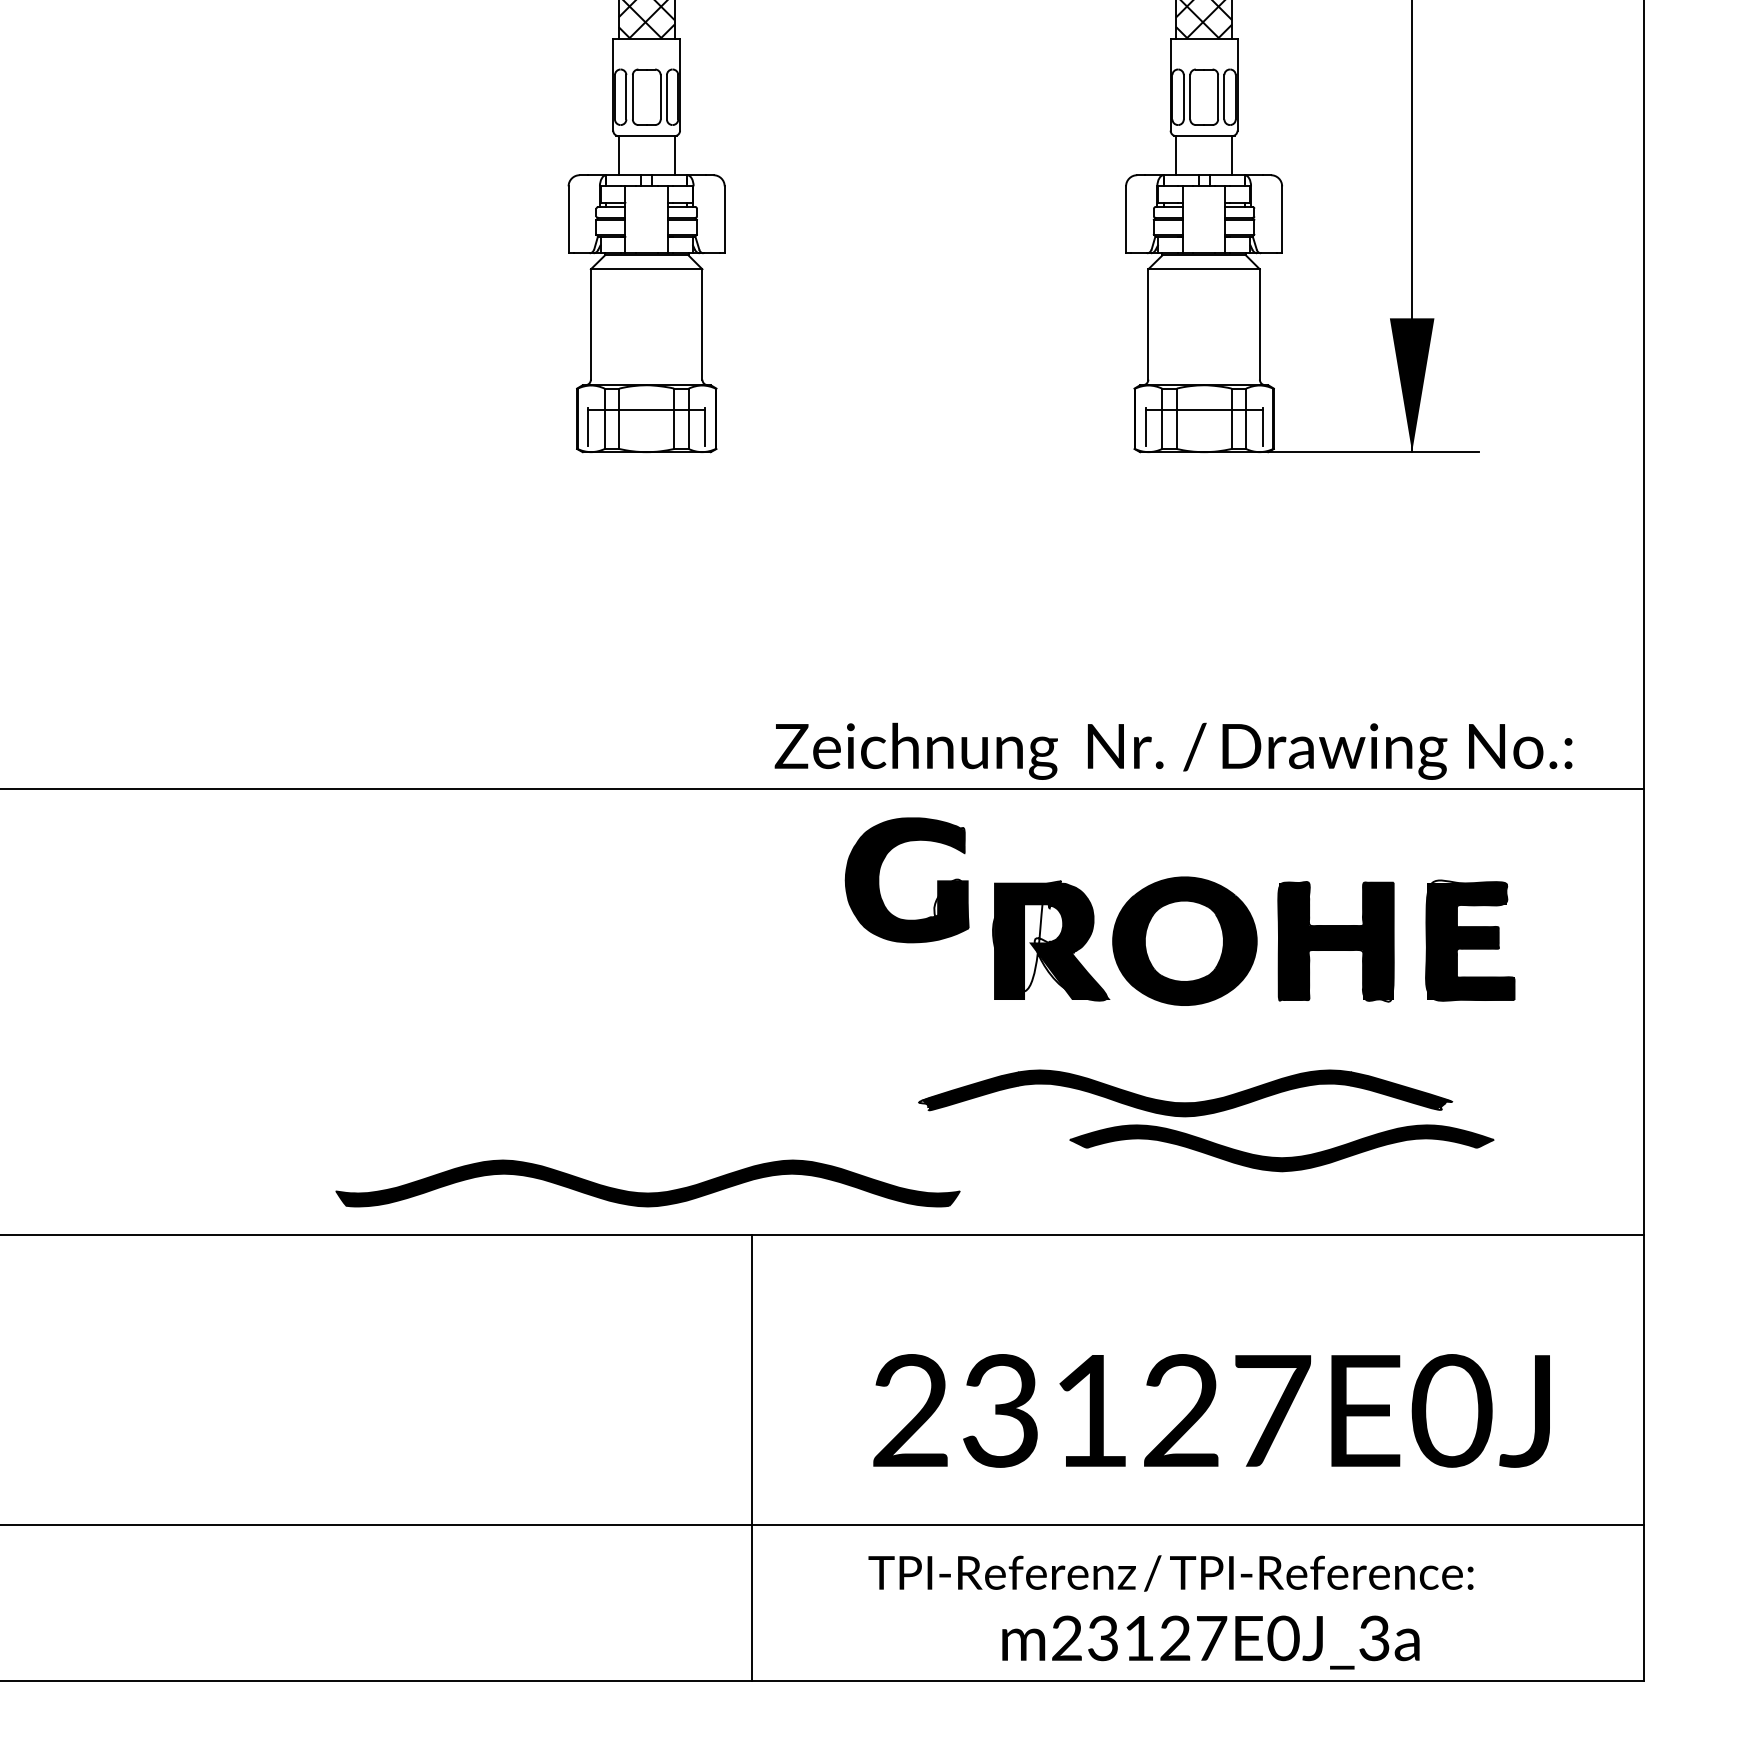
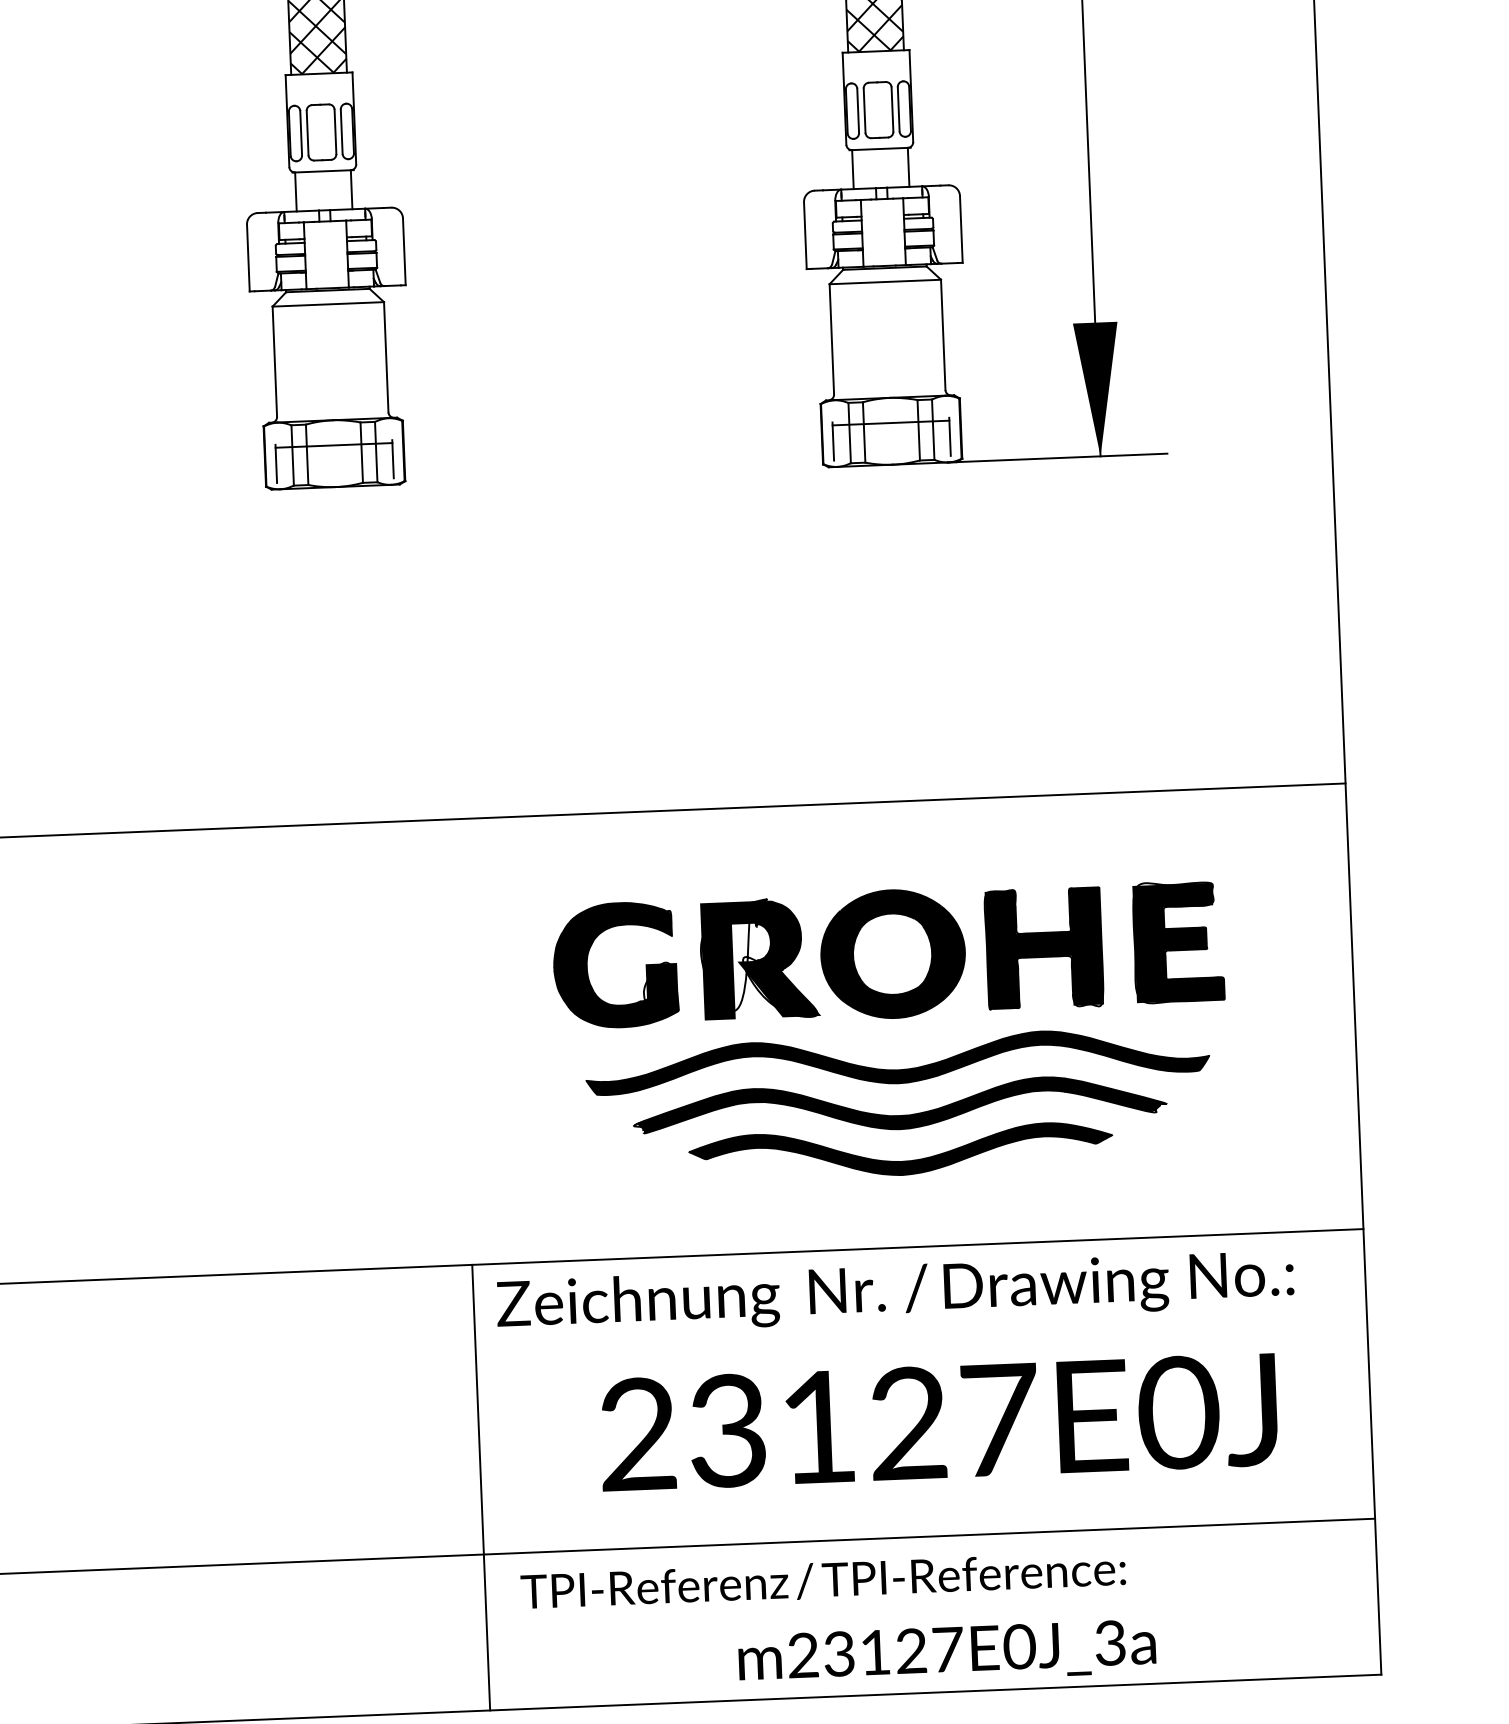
text: (1173, 750) -> (895, 1292), moved
part: (879, 880) -> (587, 966), moved
part: (1281, 1157) -> (901, 1161), moved
part: (647, 1192) -> (897, 1069), moved
text: (1170, 1573) -> (822, 1580), moved

